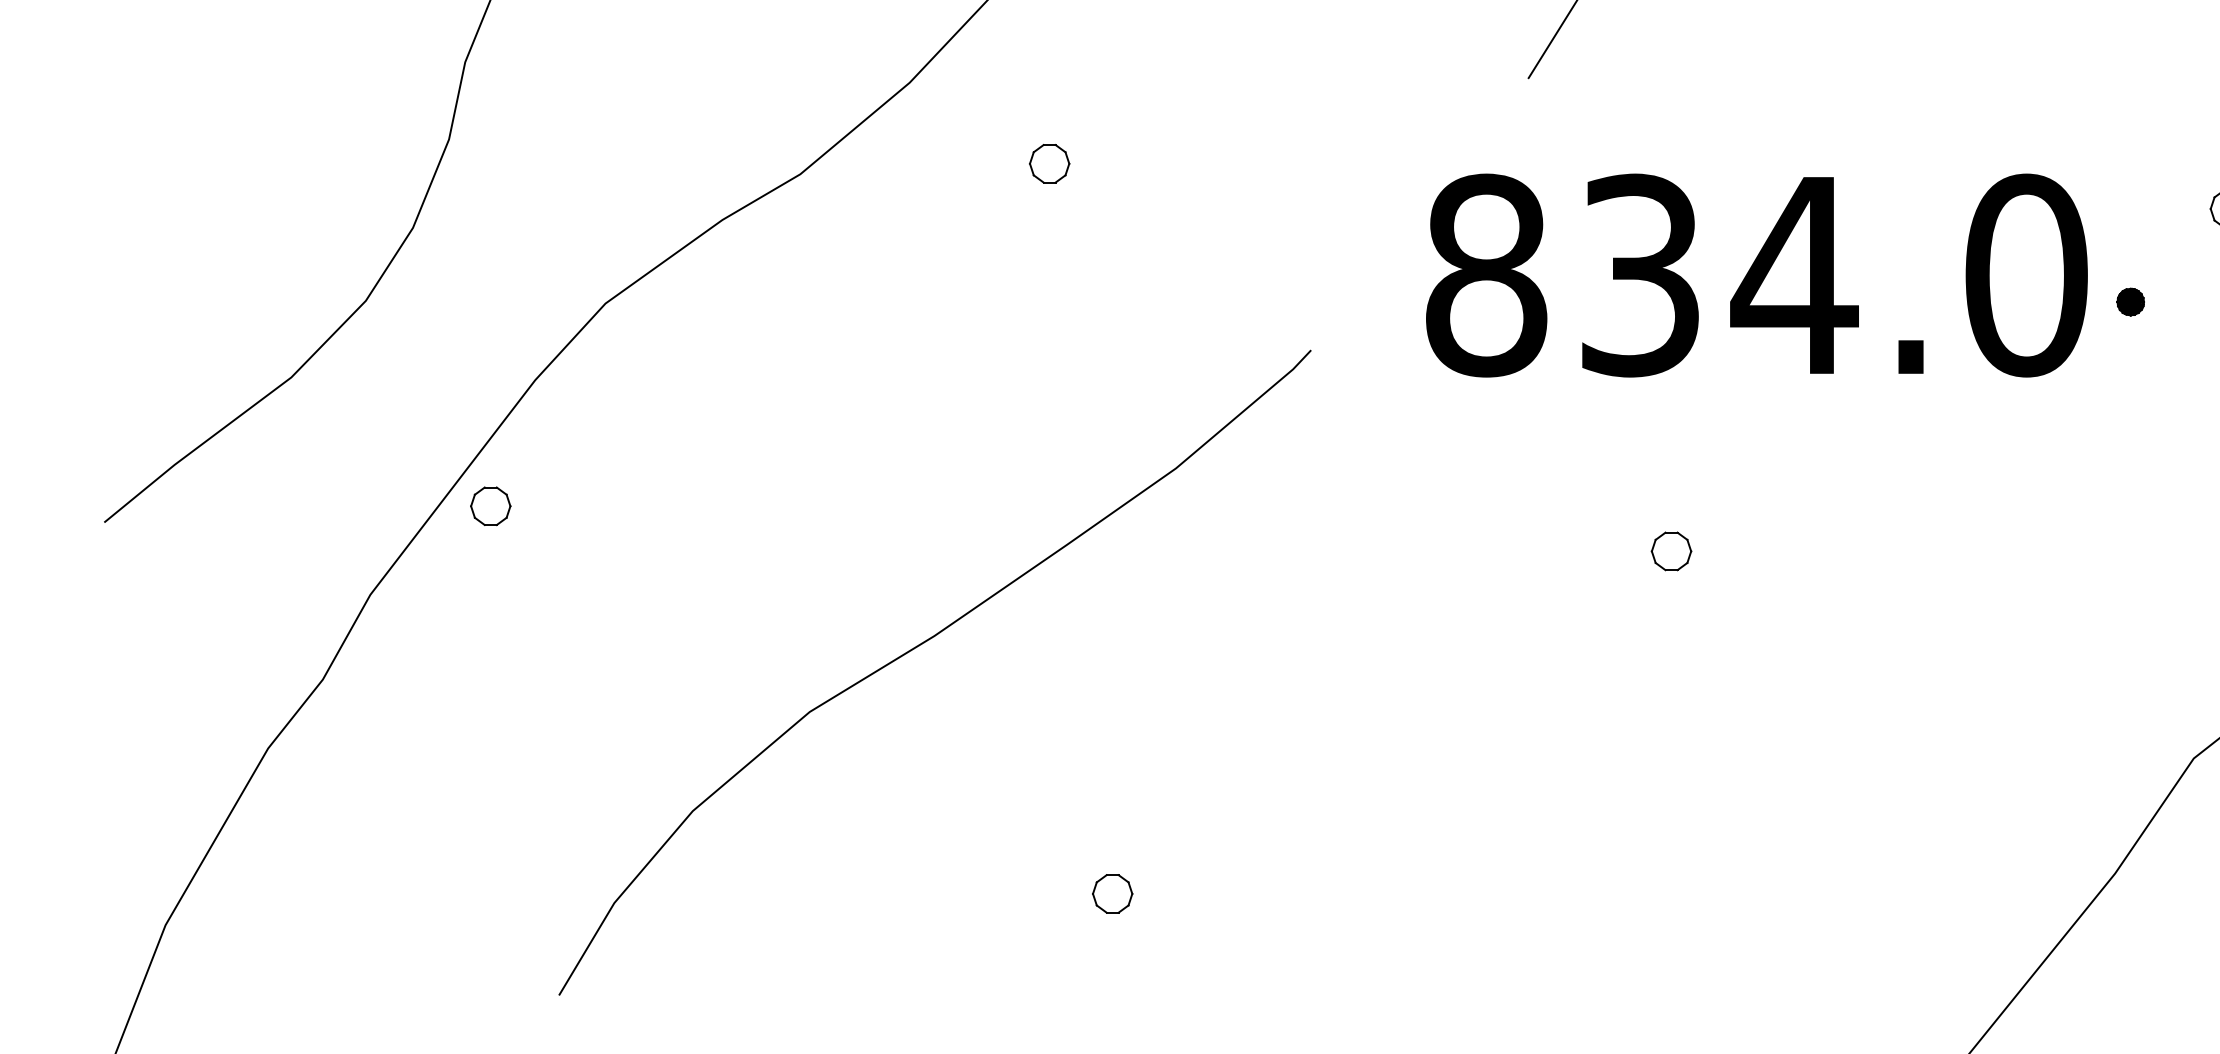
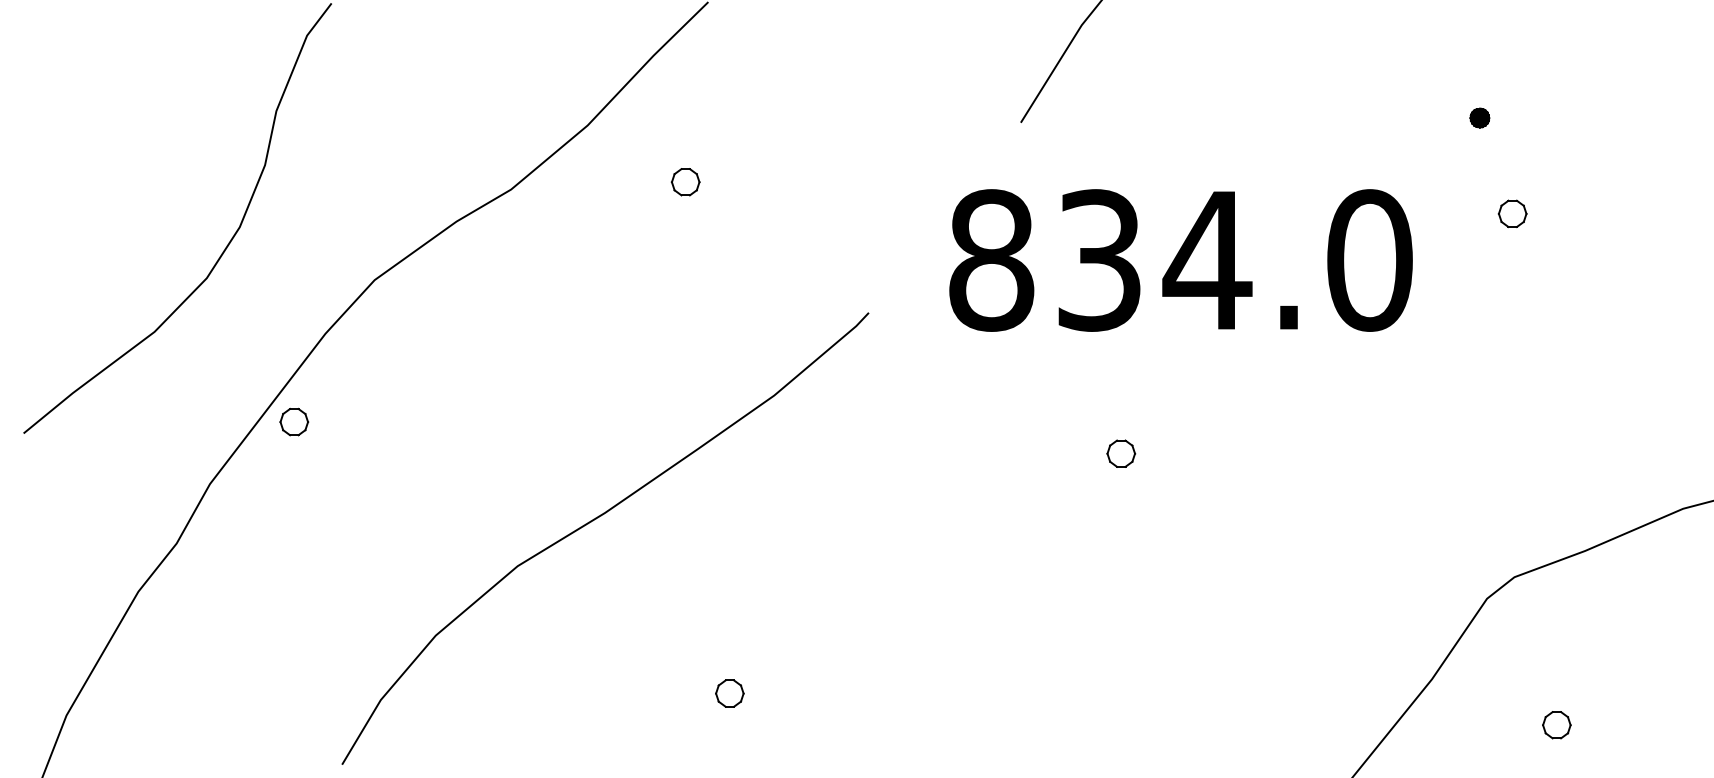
part: (2130, 301) -> (1479, 117), moved

